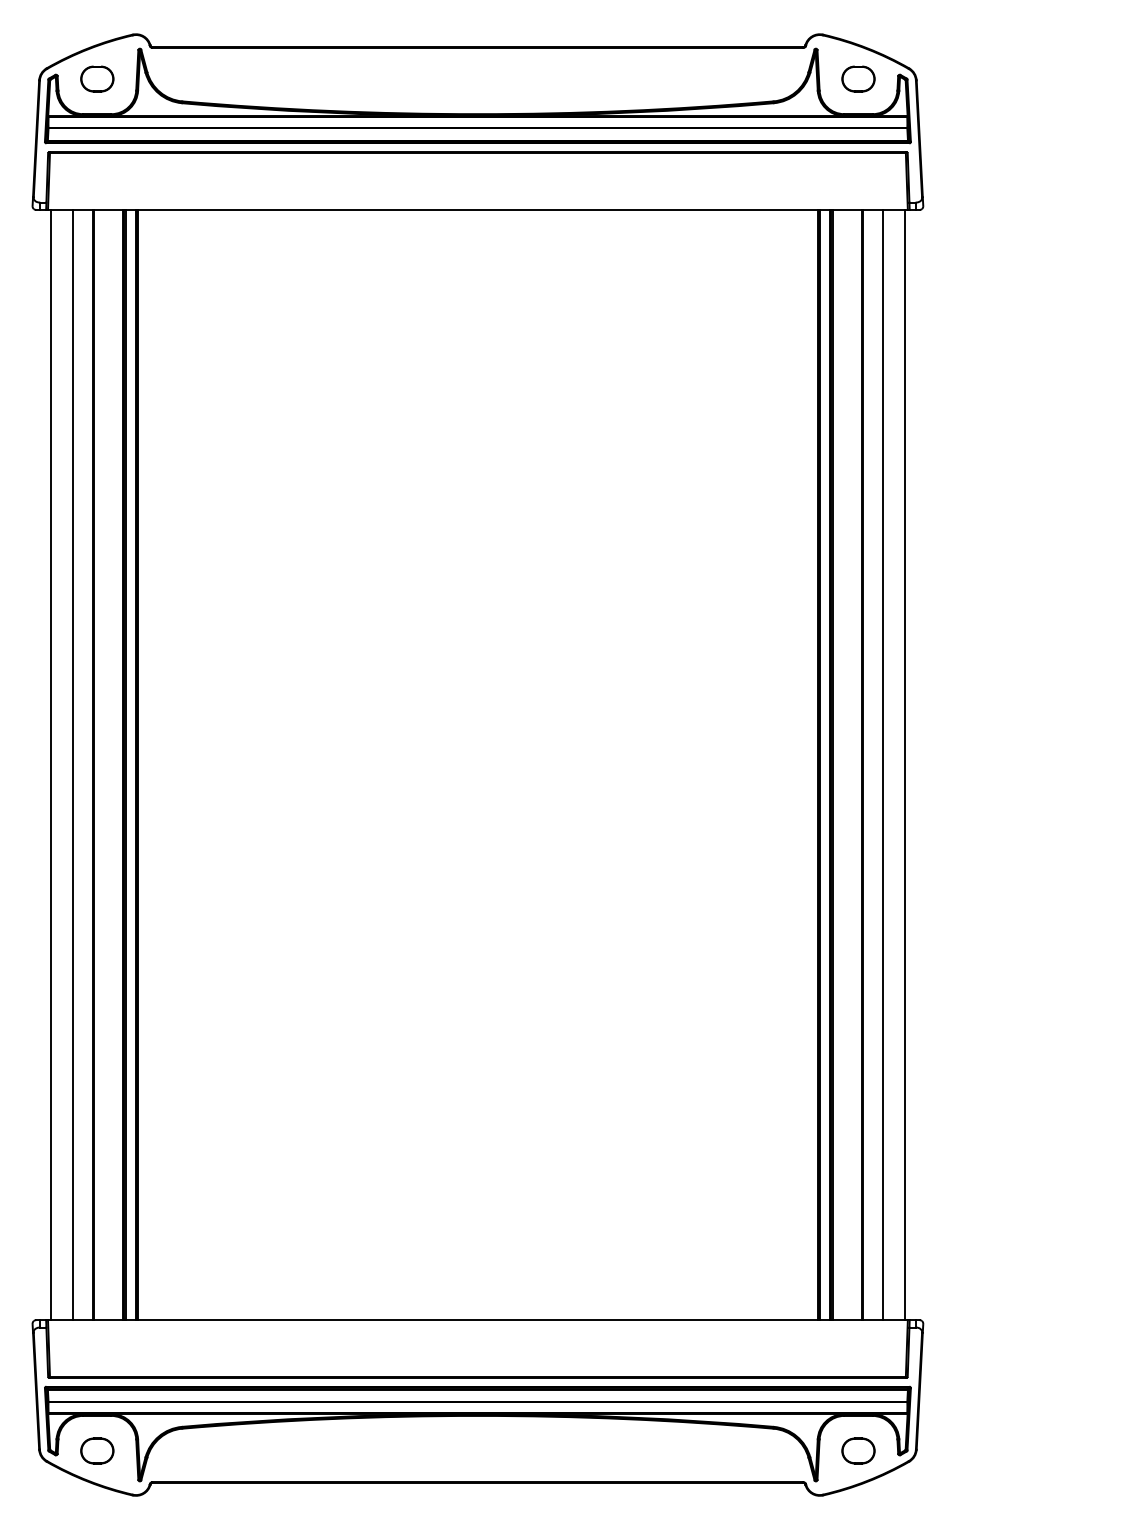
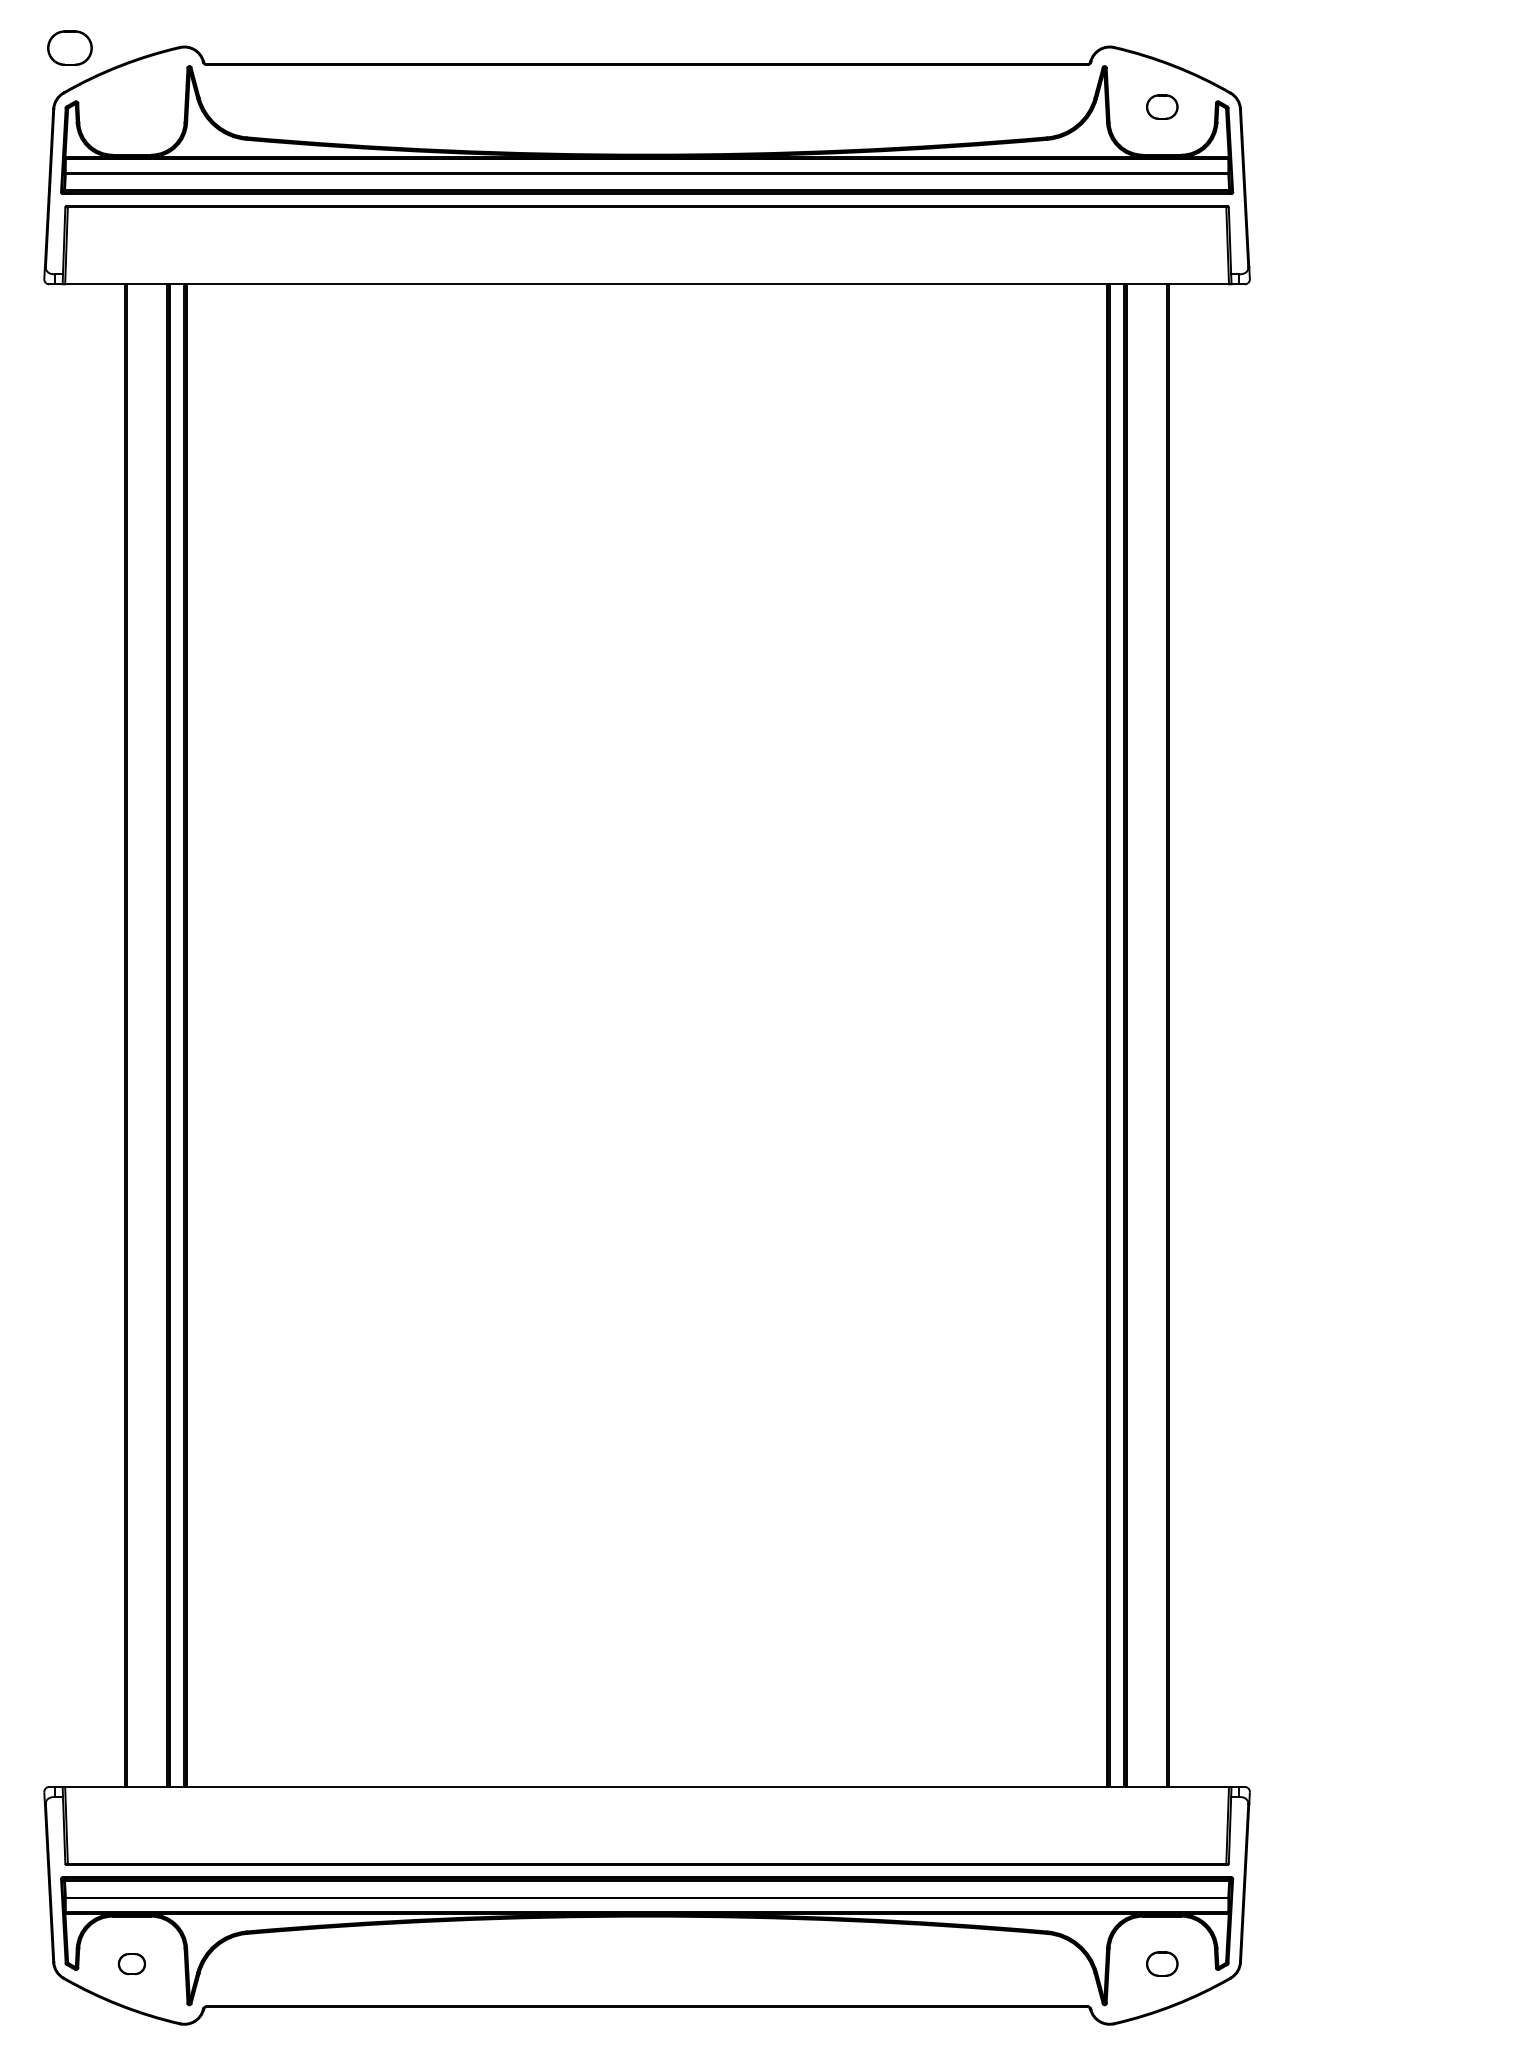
part: (97, 78) -> (69, 47), moved
part: (858, 78) -> (1162, 106), size x0.7
line: (51, 764) -> (69, 1035), removed
line: (73, 764) -> (99, 1035), removed
line: (882, 764) -> (1194, 1035), removed
line: (905, 764) -> (1225, 1035), removed
part: (97, 1450) -> (131, 1963), size x0.6
part: (858, 1450) -> (1162, 1963), size x0.7

